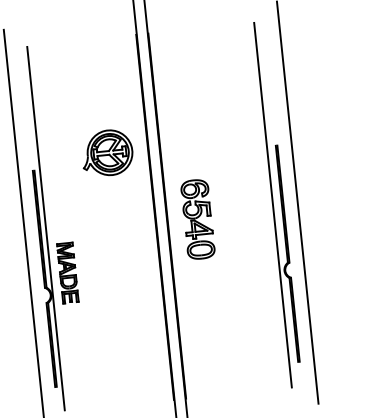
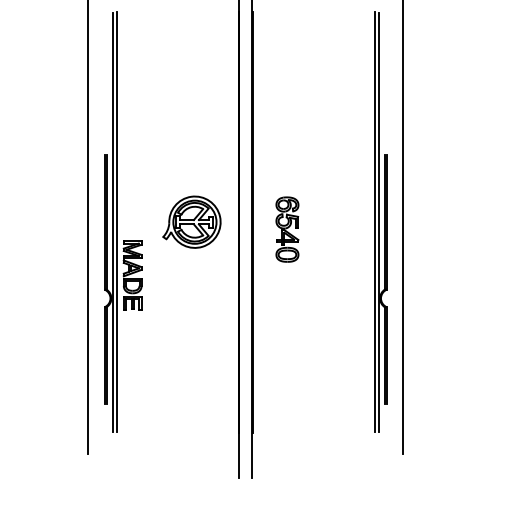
part: (106, 152) -> (191, 221), moved
line: (276, 204) -> (378, 221), added
part: (198, 219) -> (287, 229), size x0.71
line: (49, 228) -> (116, 222), added

